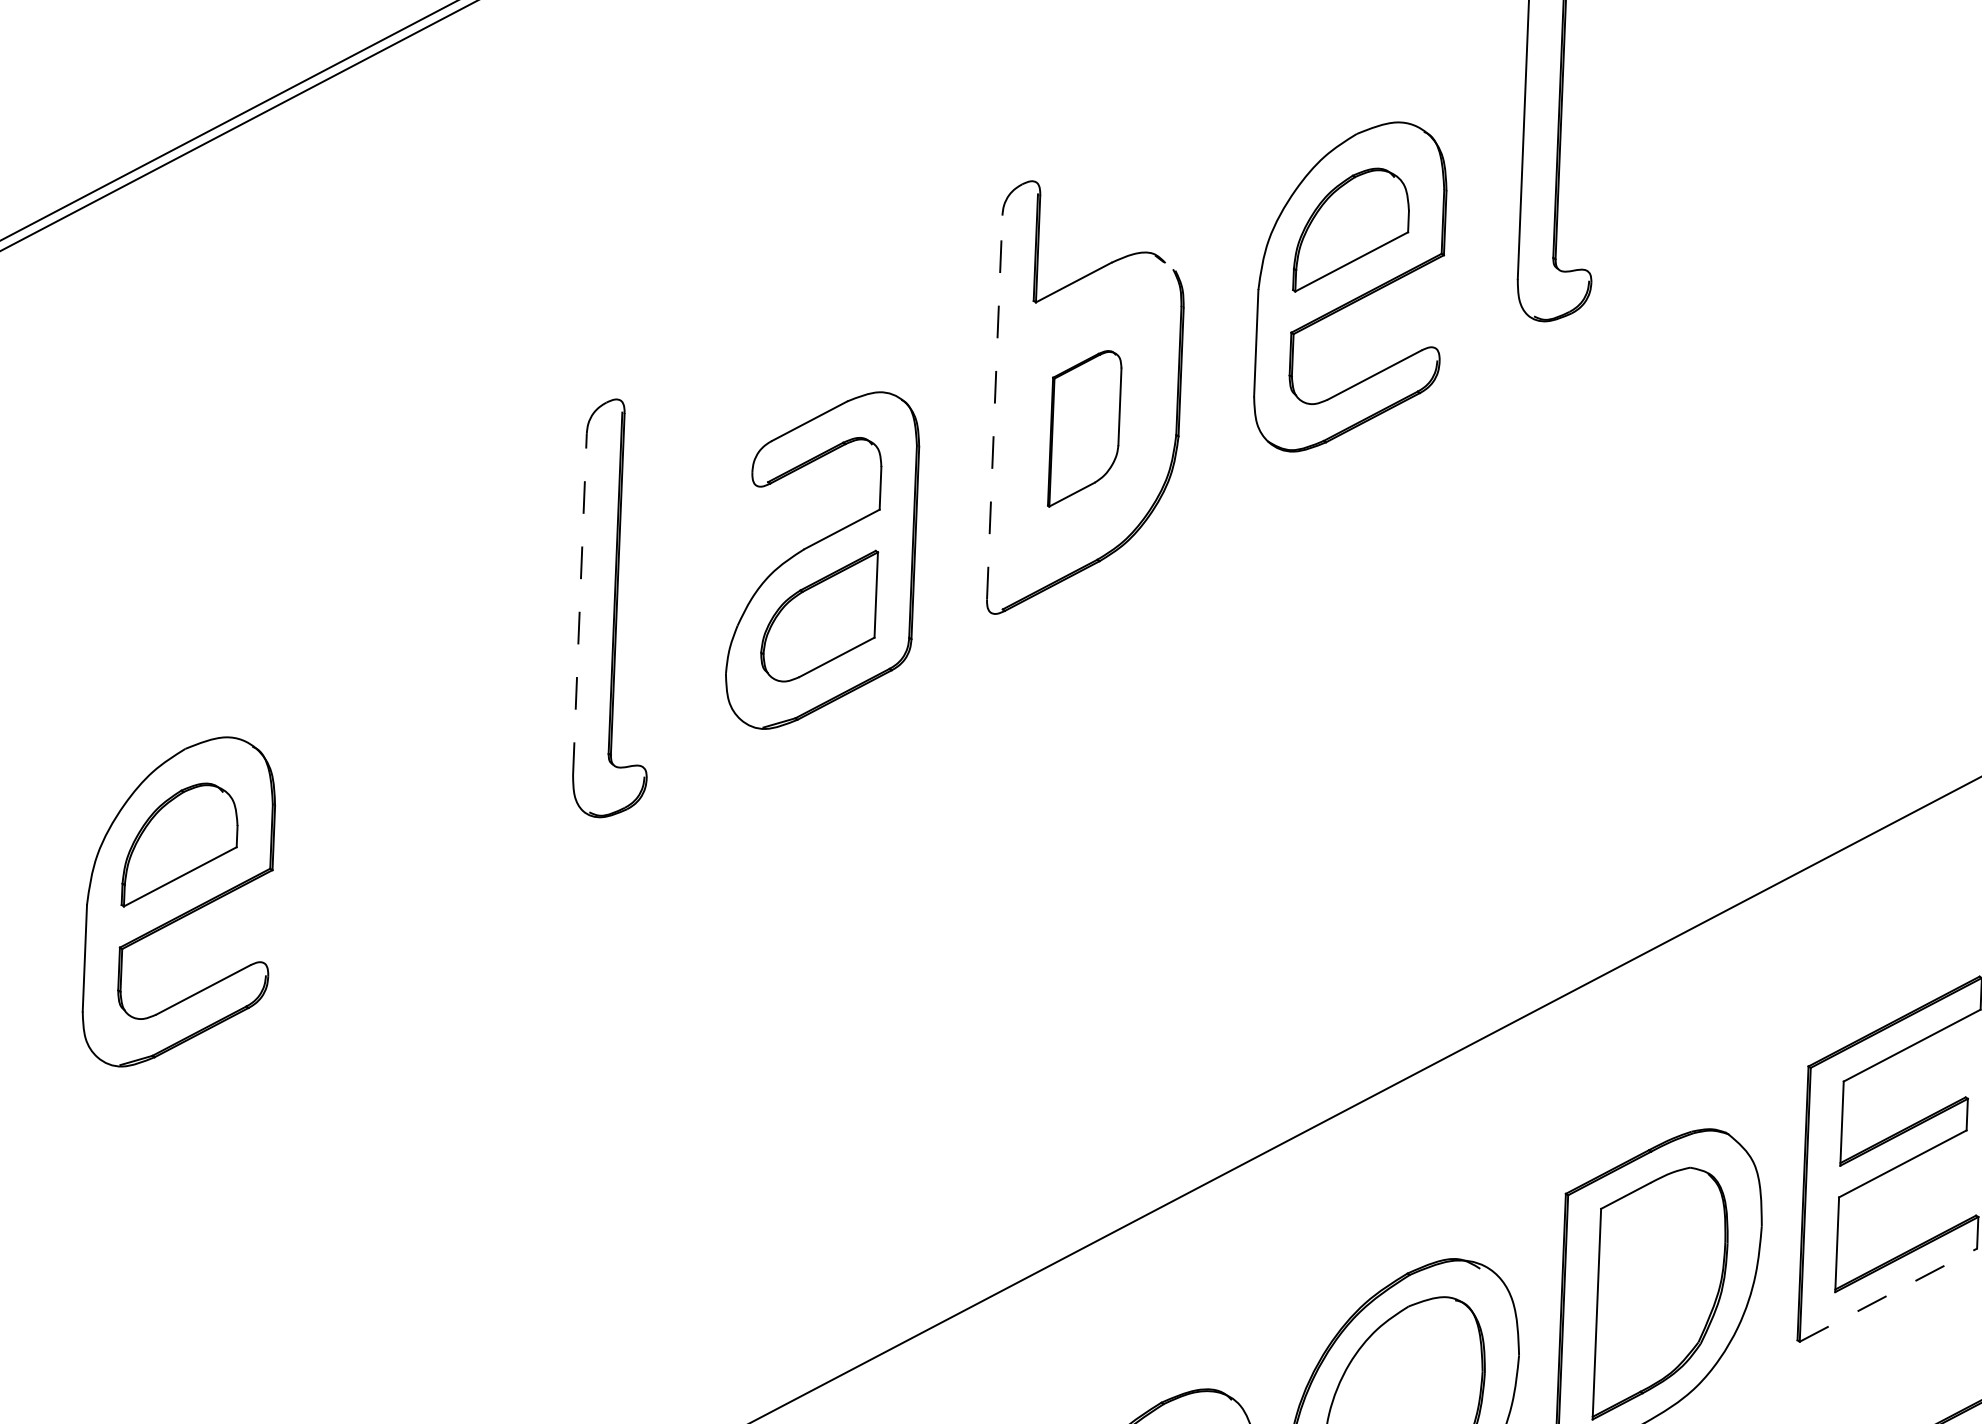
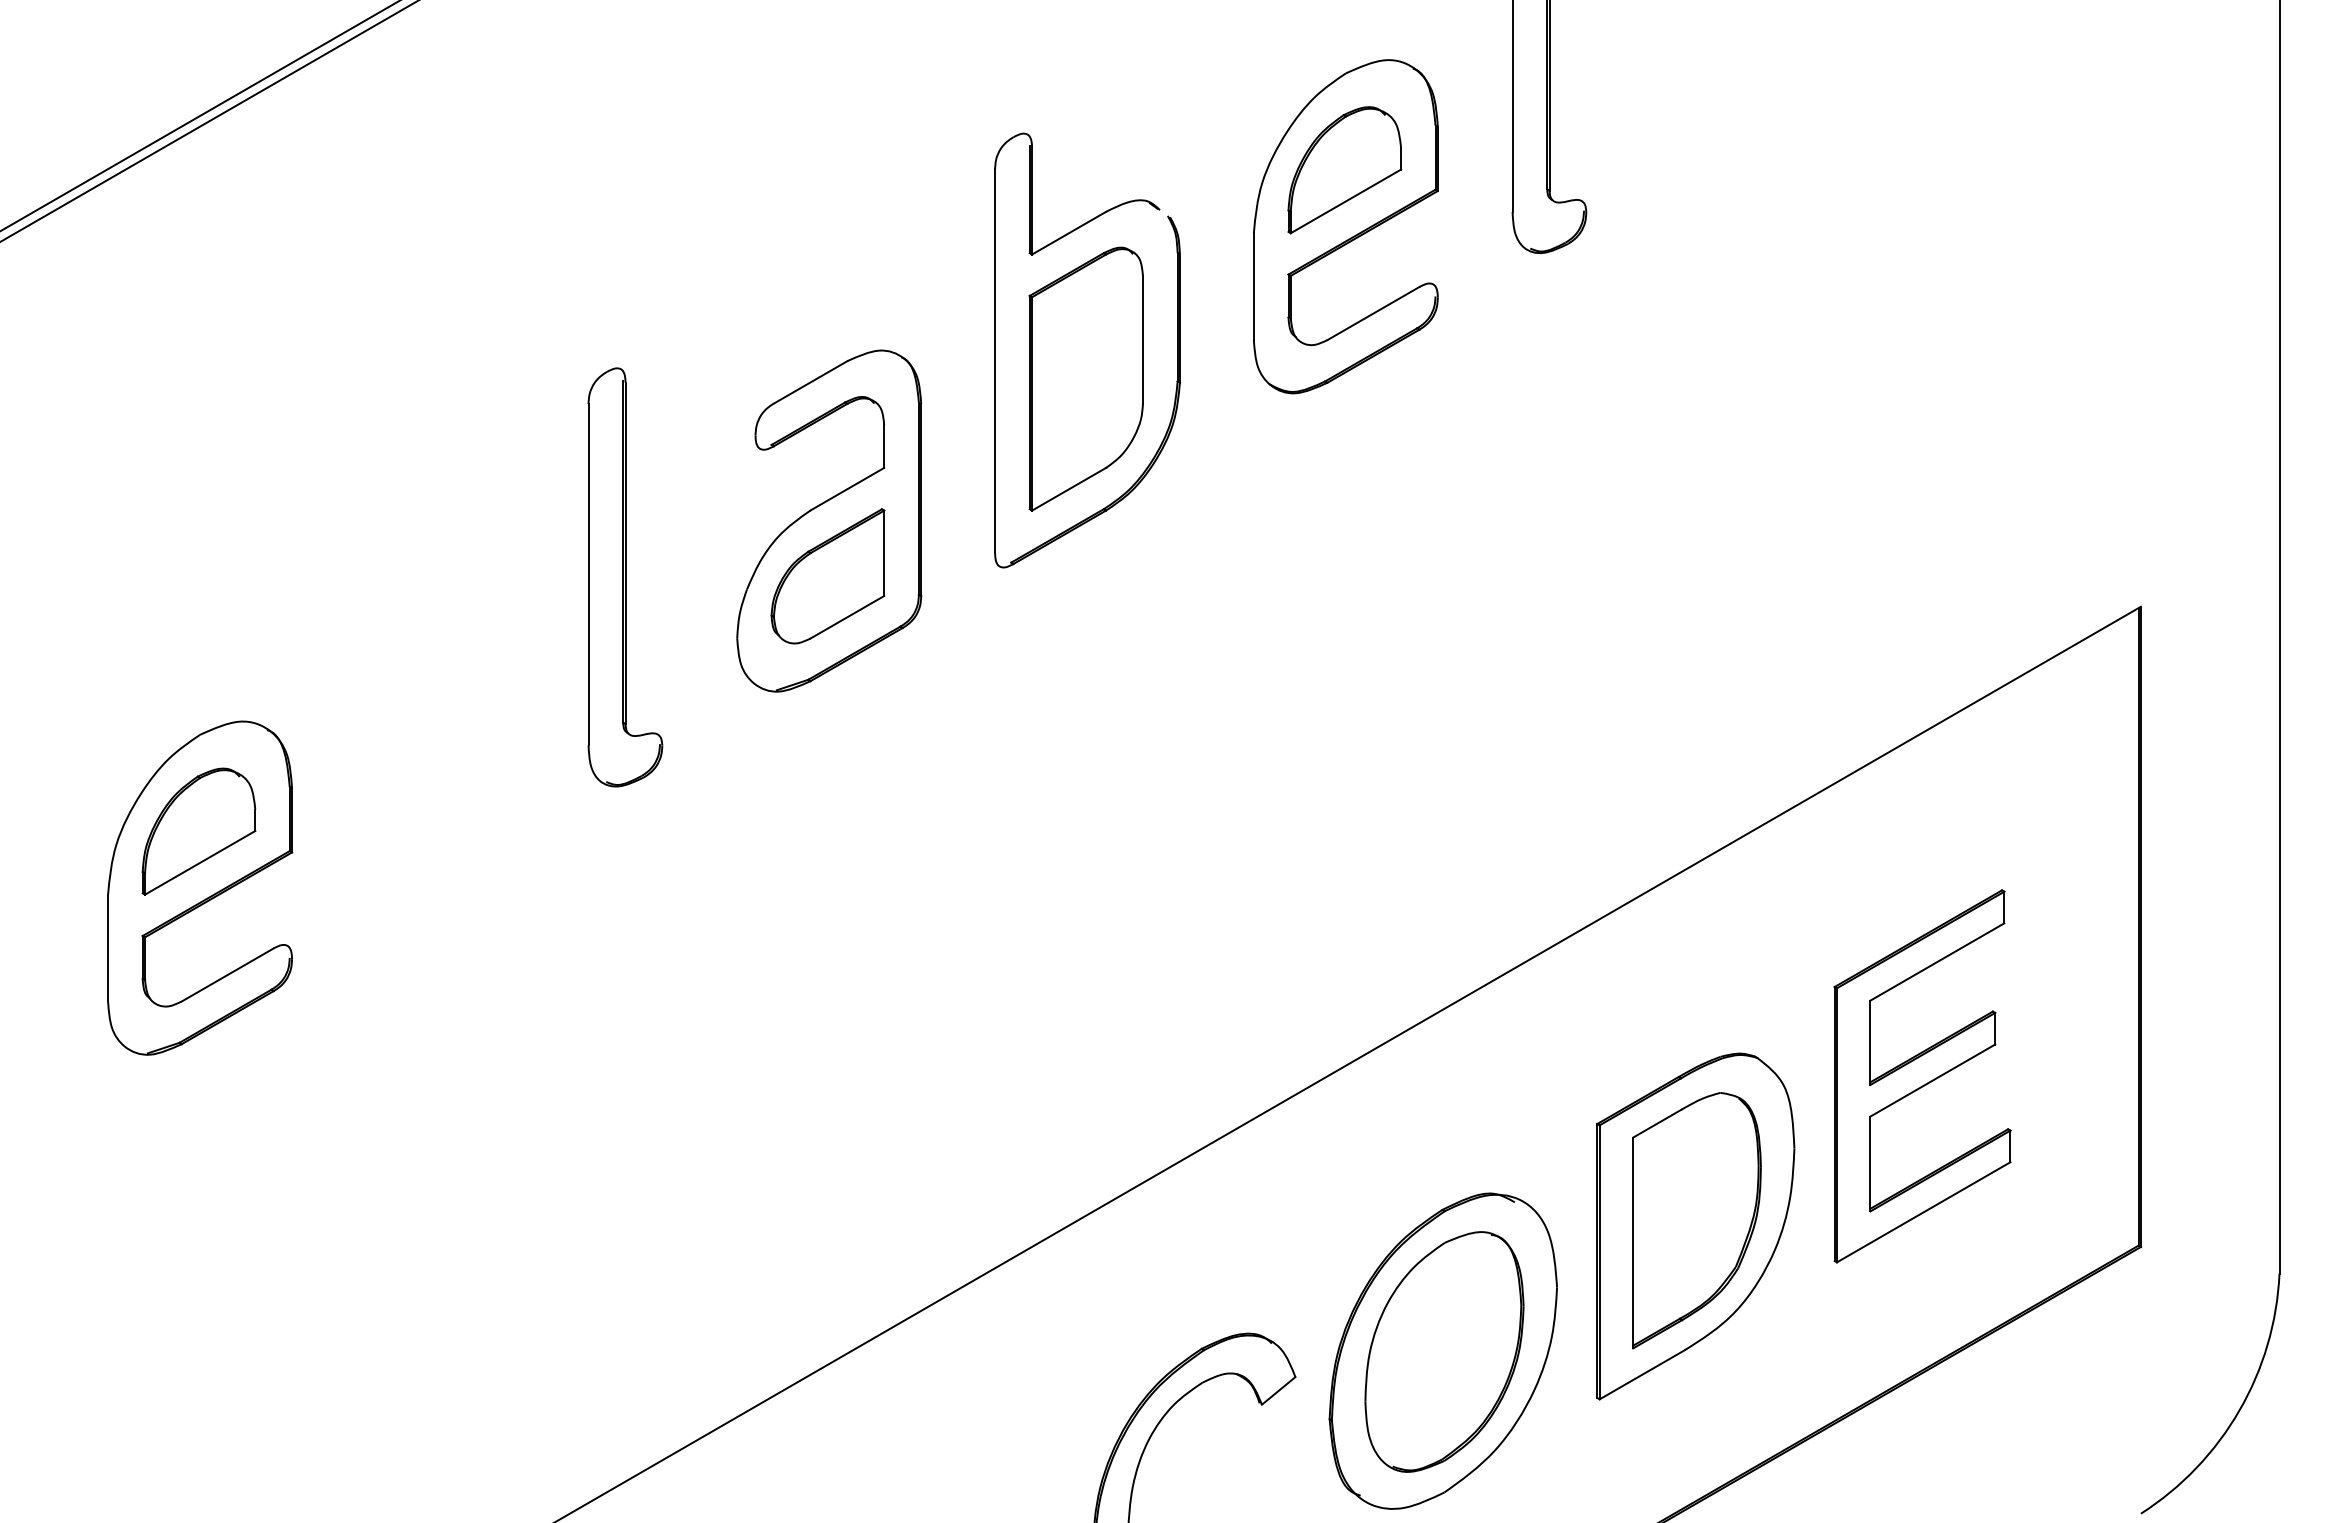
line: (995, 406) -> (995, 360), dashed -> solid
part: (1084, 428) -> (1085, 378), size x1.67
line: (579, 604) -> (588, 574), dashed -> solid
line: (1889, 1295) -> (1924, 1212), dashed -> solid

